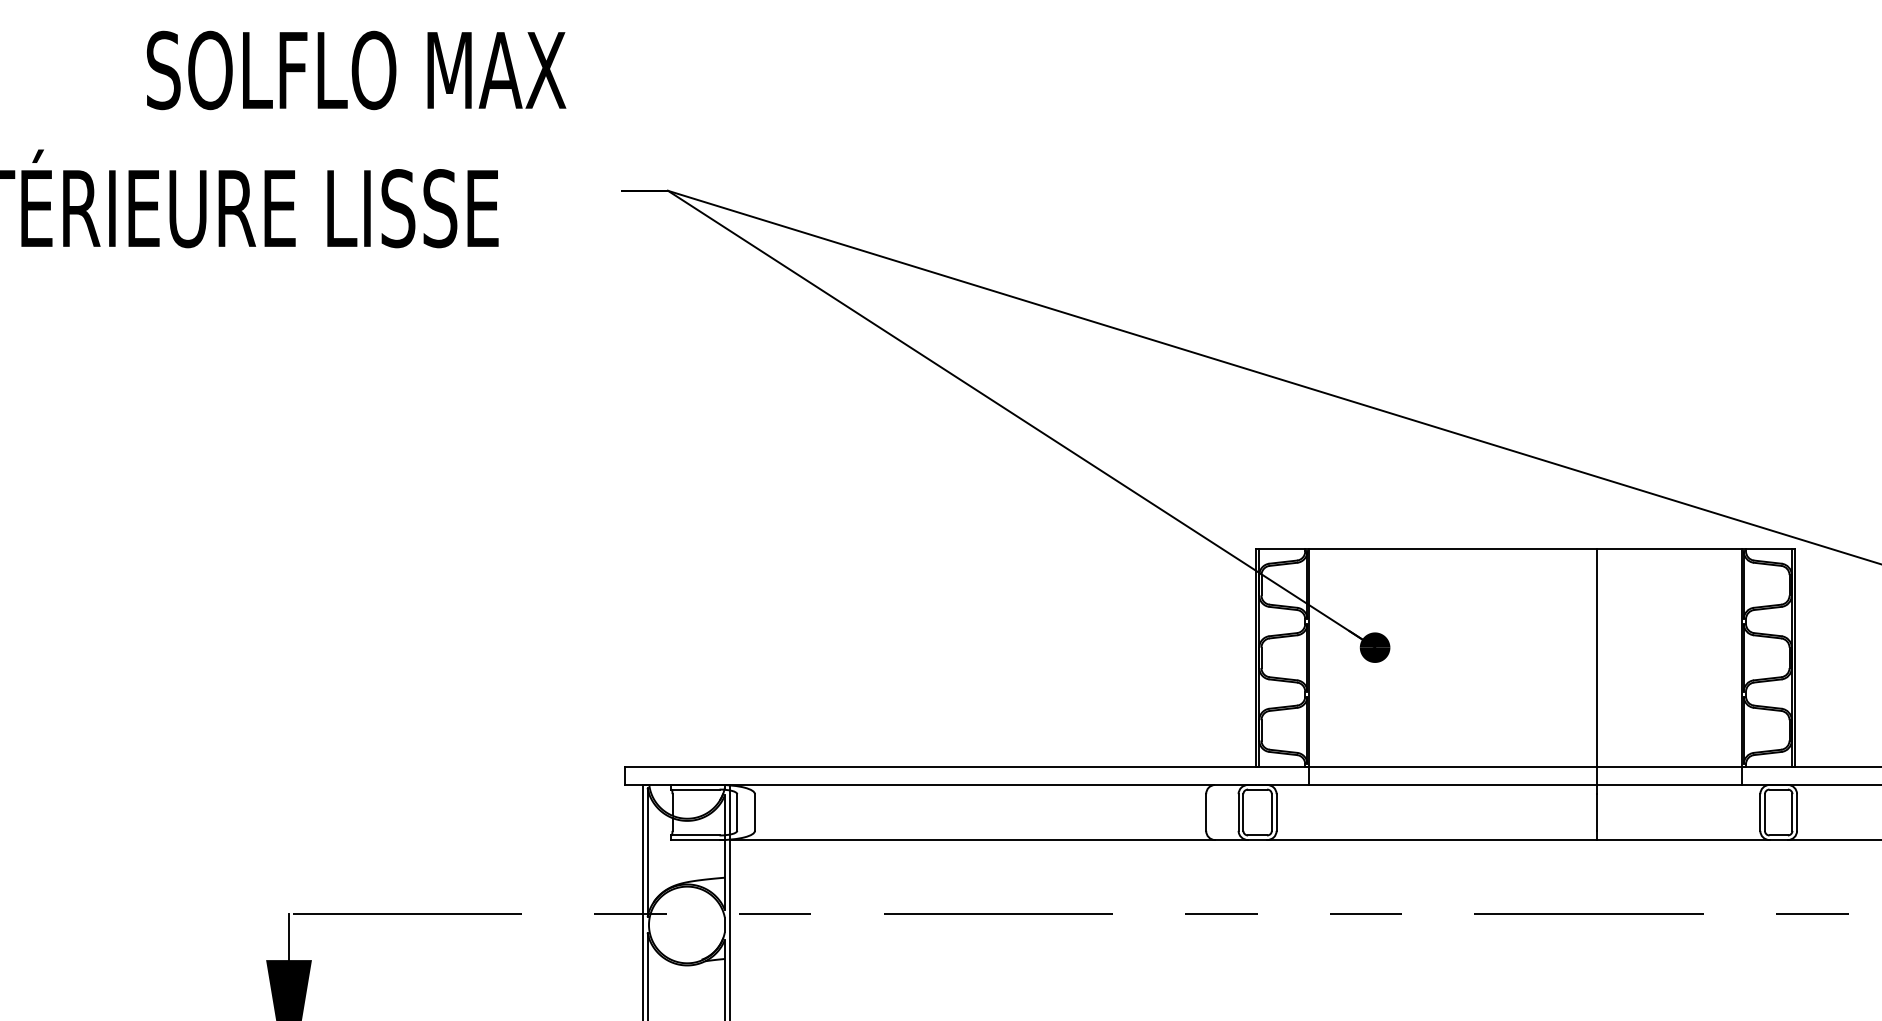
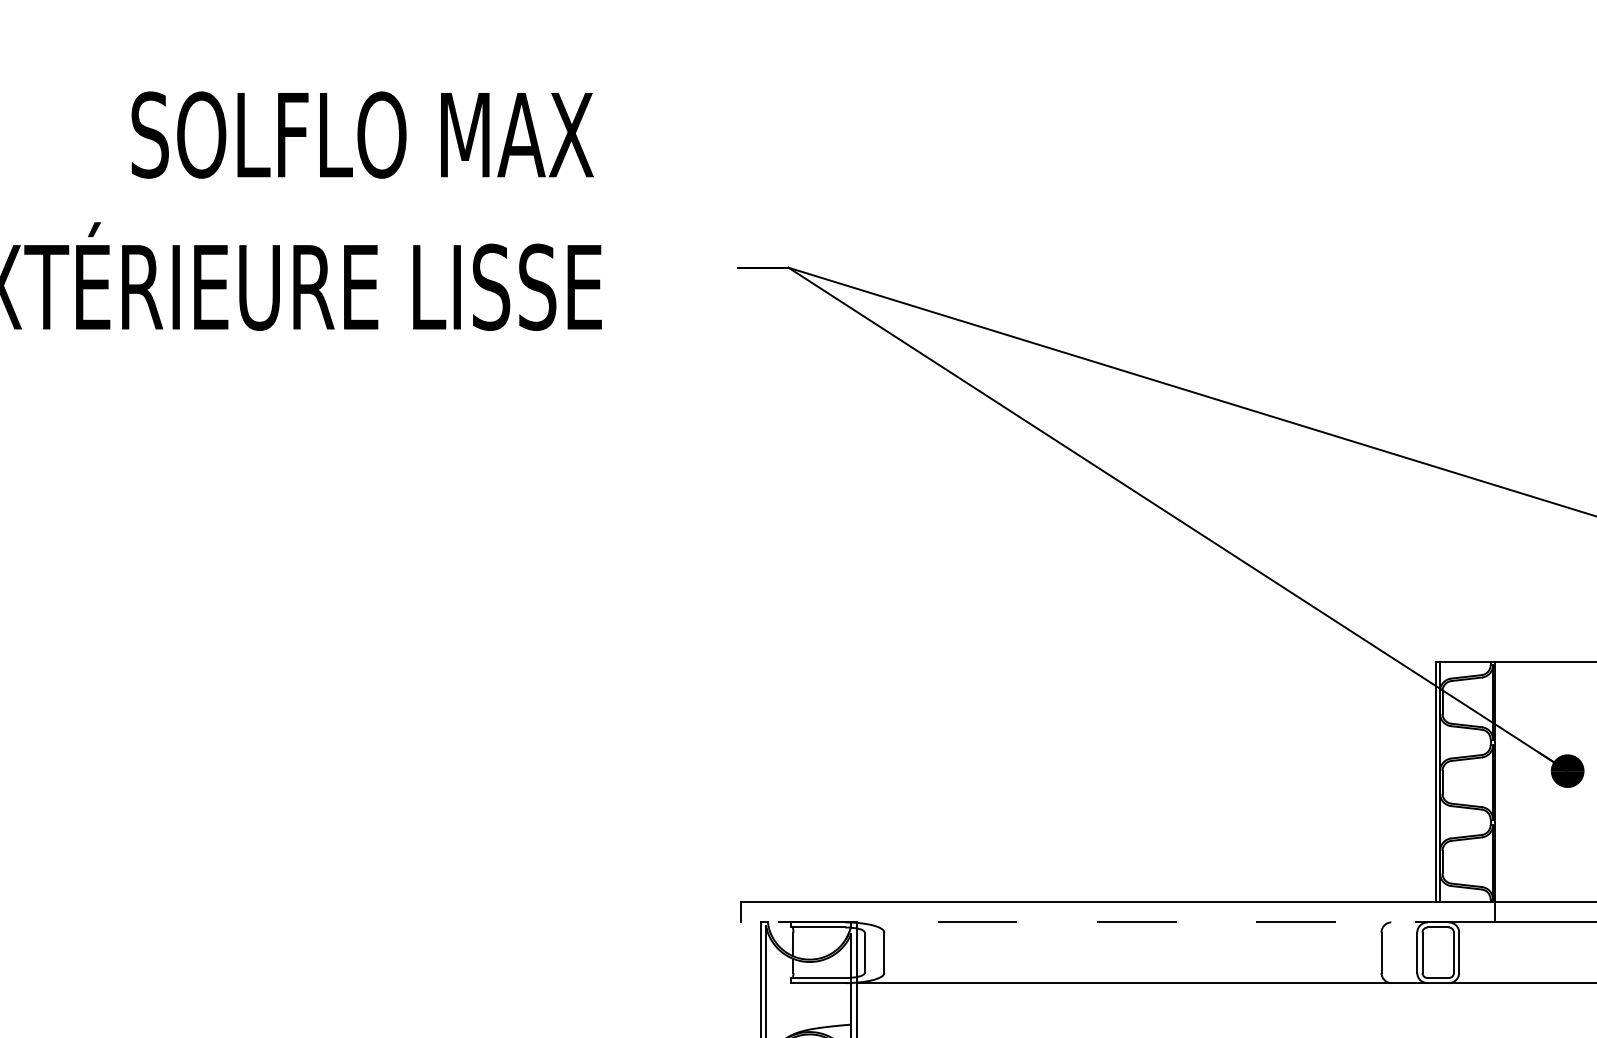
text: (356, 70) -> (362, 135), moved
line: (966, 784) -> (1117, 921), solid -> dashed

